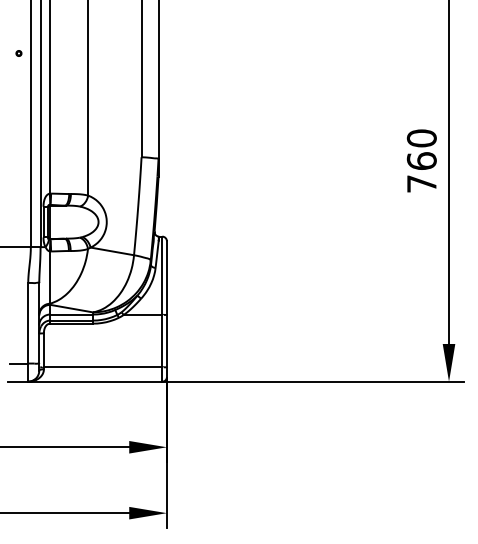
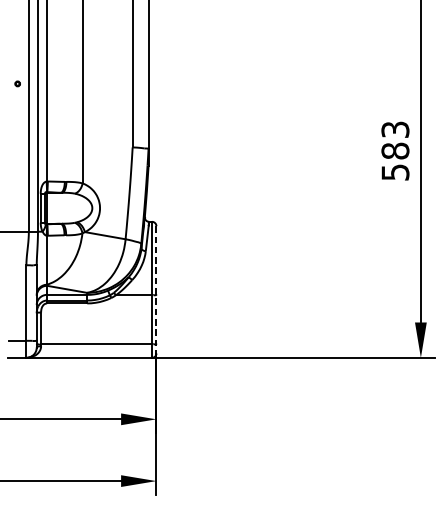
part: (18, 53) -> (17, 83), moved
text: (421, 160) -> (395, 150), 760 -> 583
line: (166, 309) -> (156, 290), solid -> dashed

